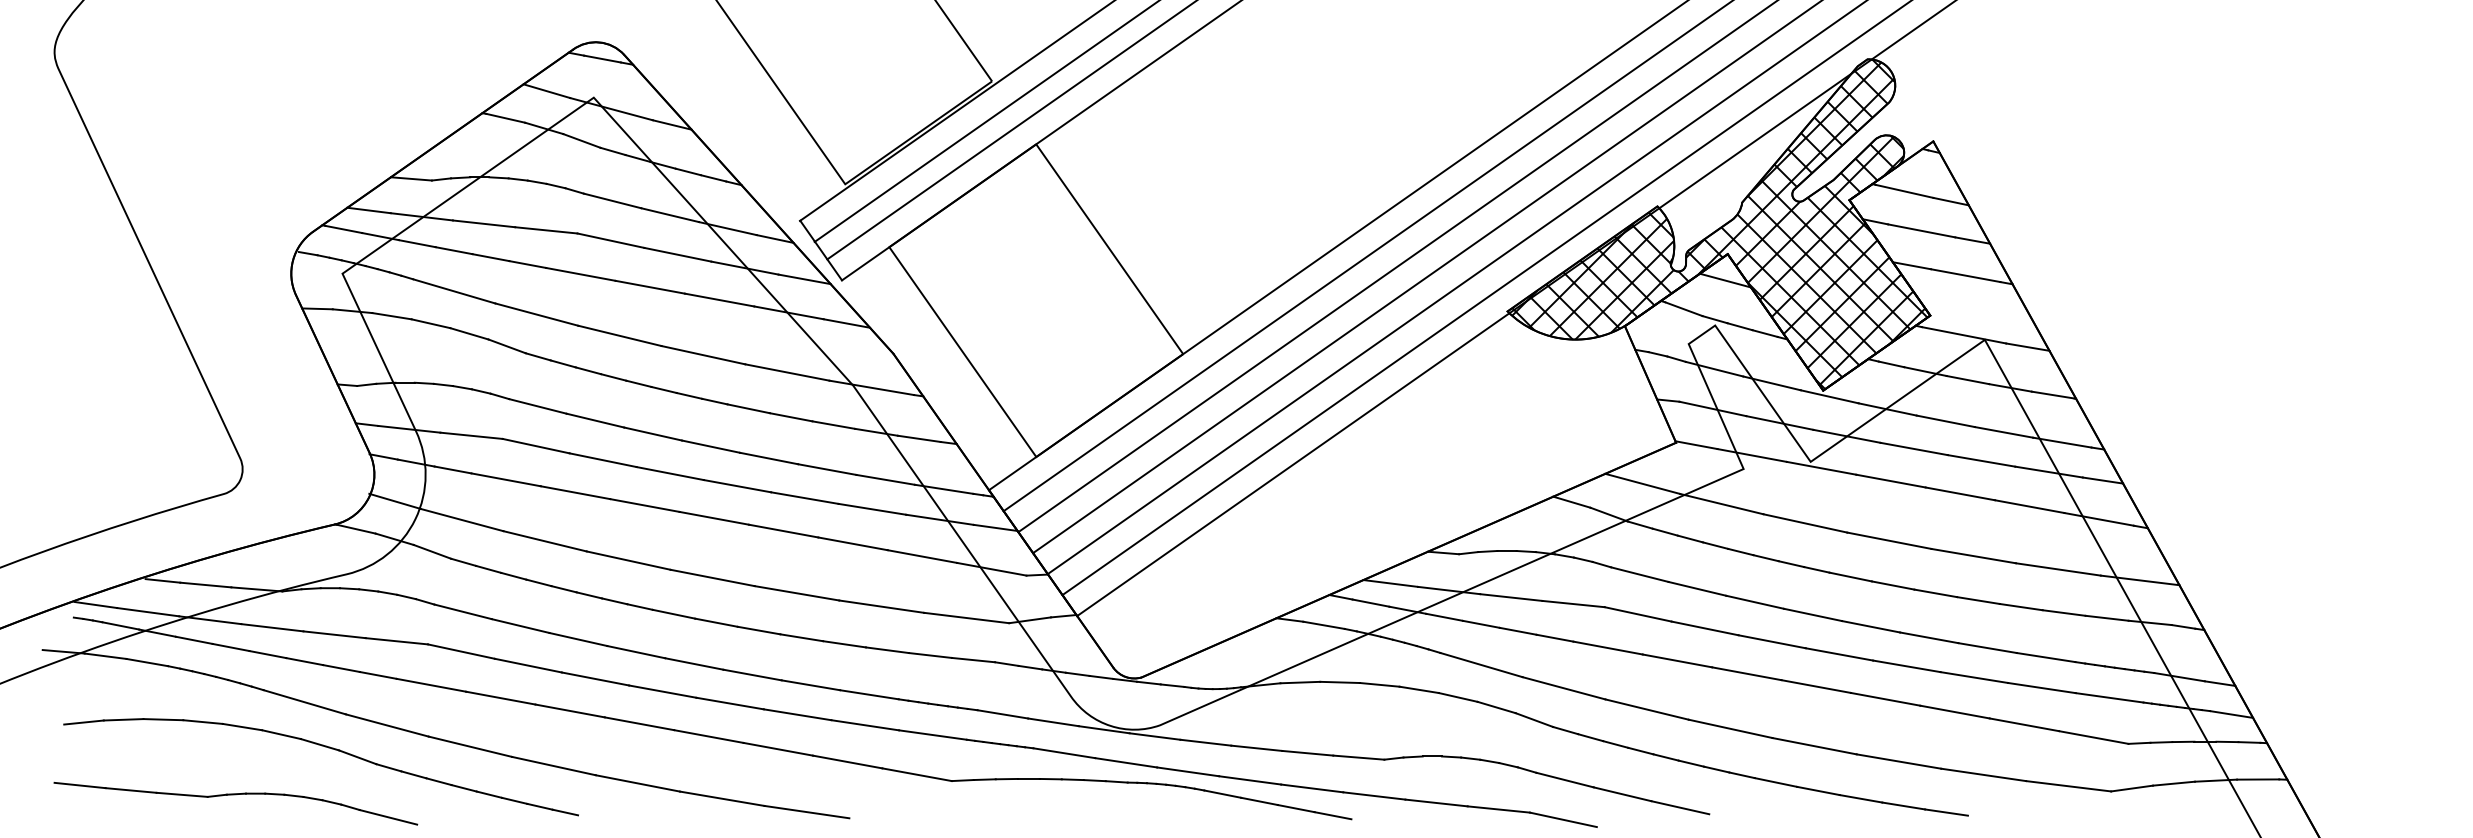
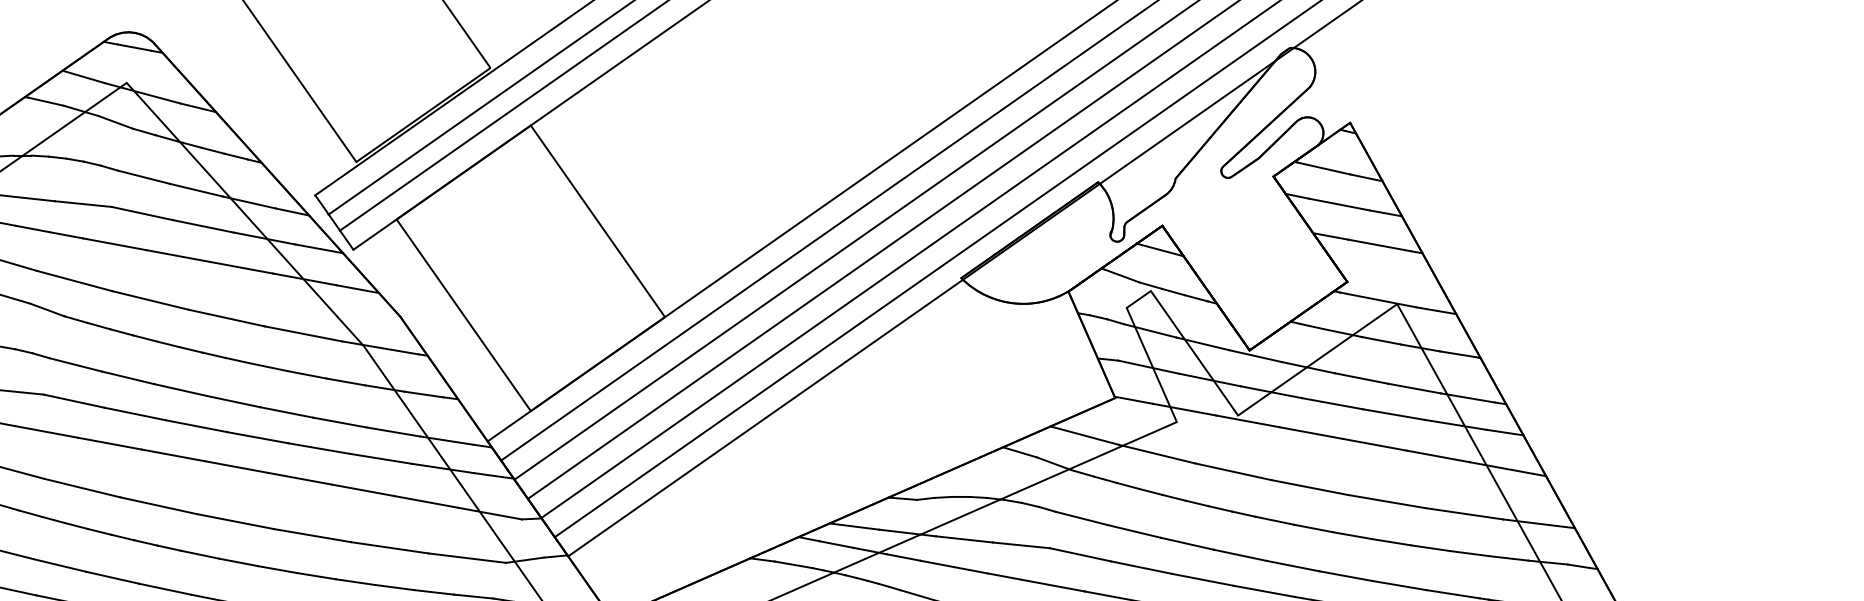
hatch: (1719, 224) -> (1154, 198), removed

